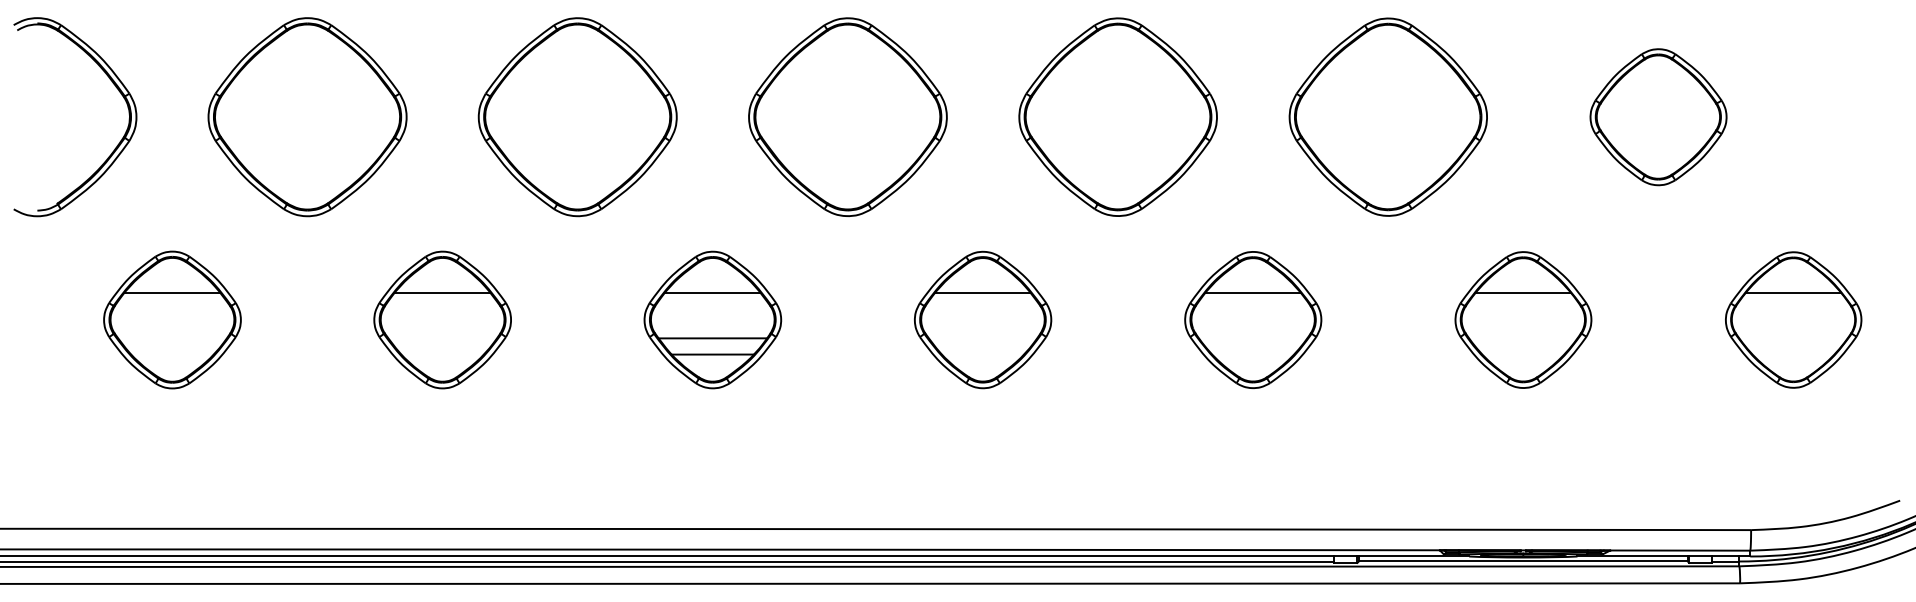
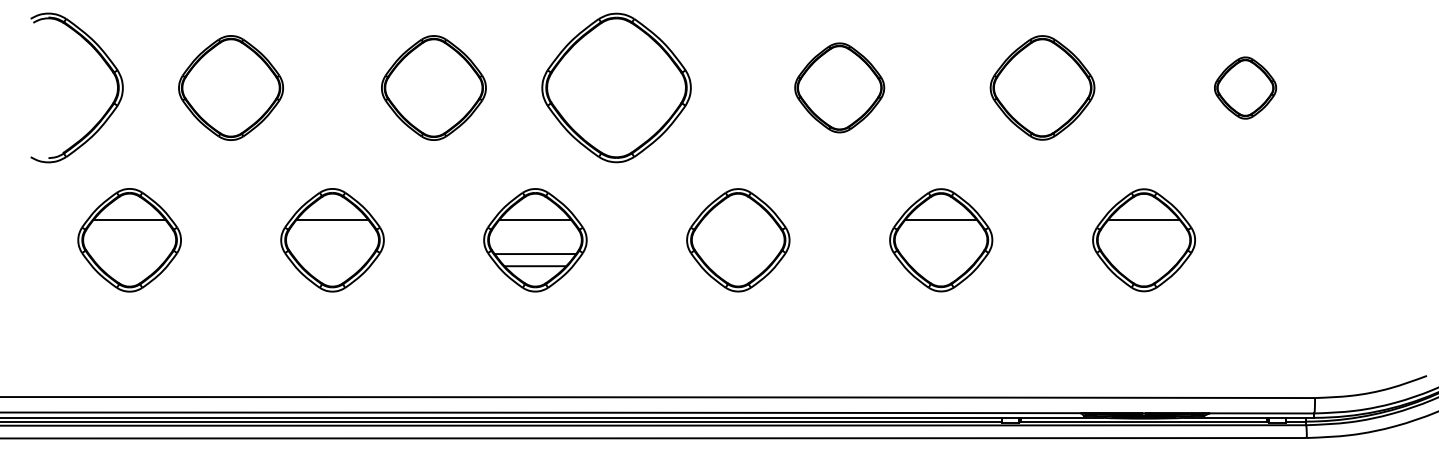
part: (847, 116) -> (616, 87), moved
part: (1117, 116) -> (839, 87), size x0.6
part: (1387, 116) -> (1042, 87), size x0.7
part: (307, 117) -> (231, 88), size x0.7
part: (577, 117) -> (433, 88), size x0.7
part: (1658, 117) -> (1245, 88), size x0.6
part: (114, 148) -> (106, 111), moved
line: (982, 293) -> (737, 220), removed
part: (1793, 319) -> (1346, 239), removed

